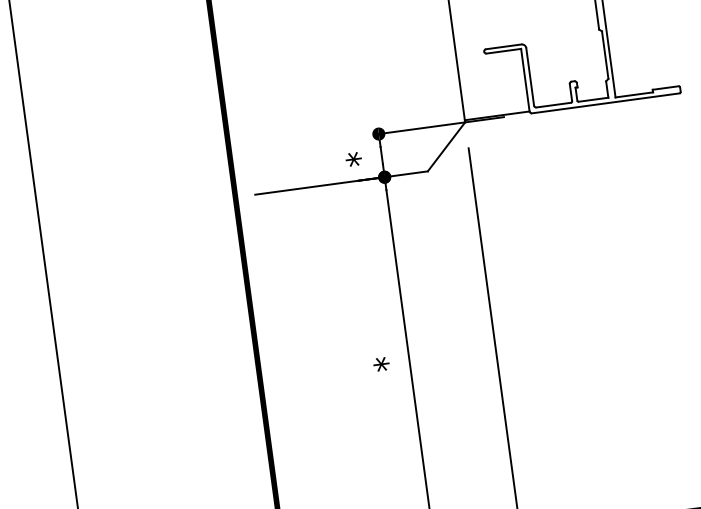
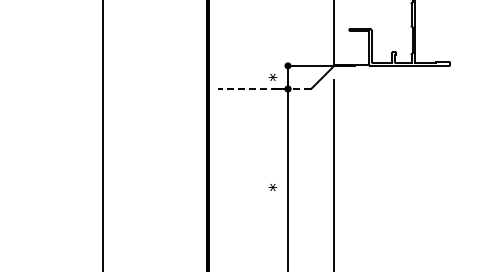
line: (341, 184) -> (264, 89), solid -> dashed

